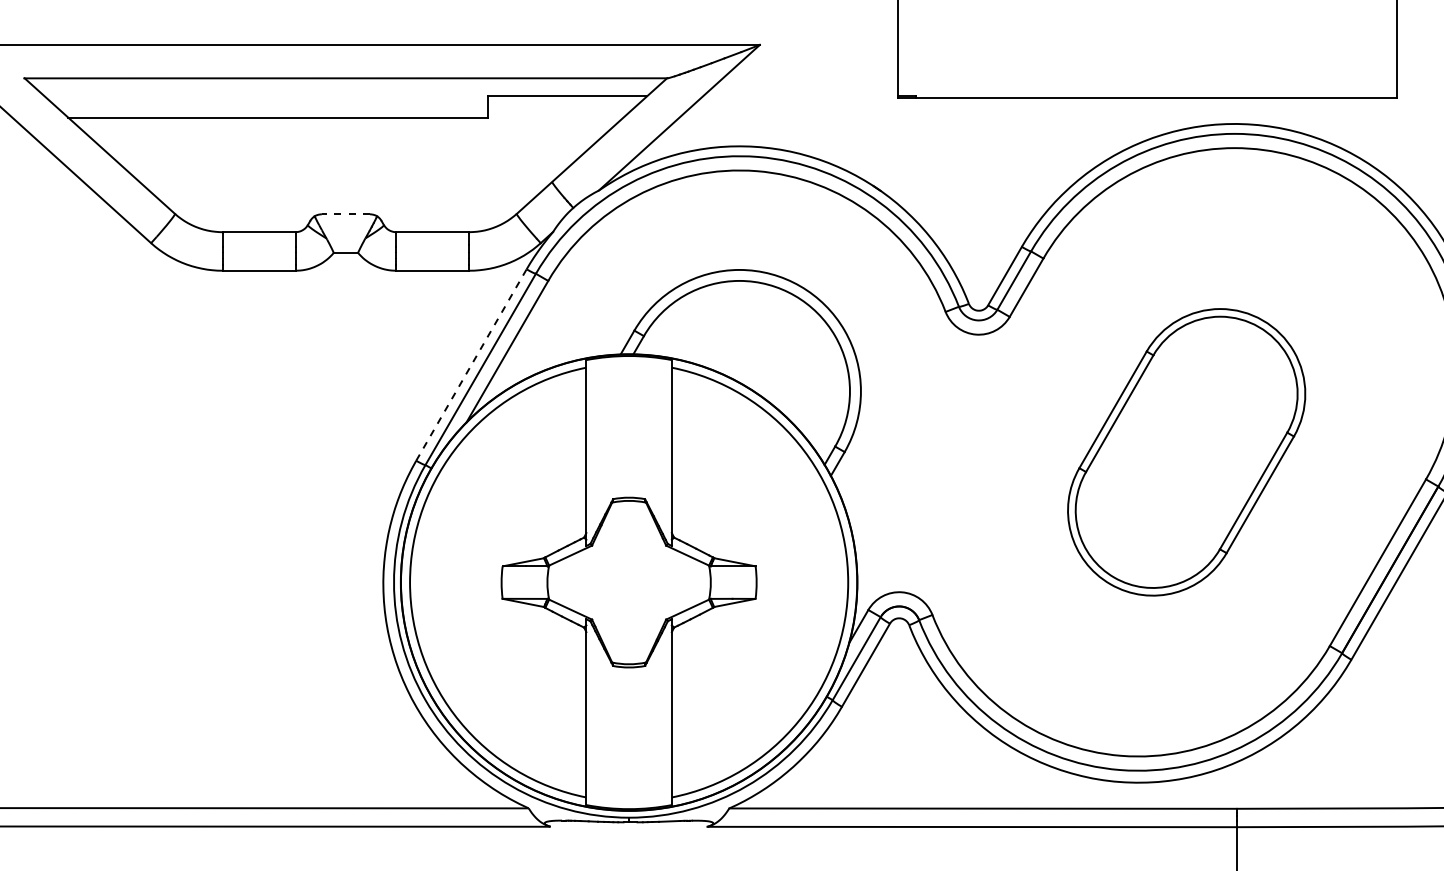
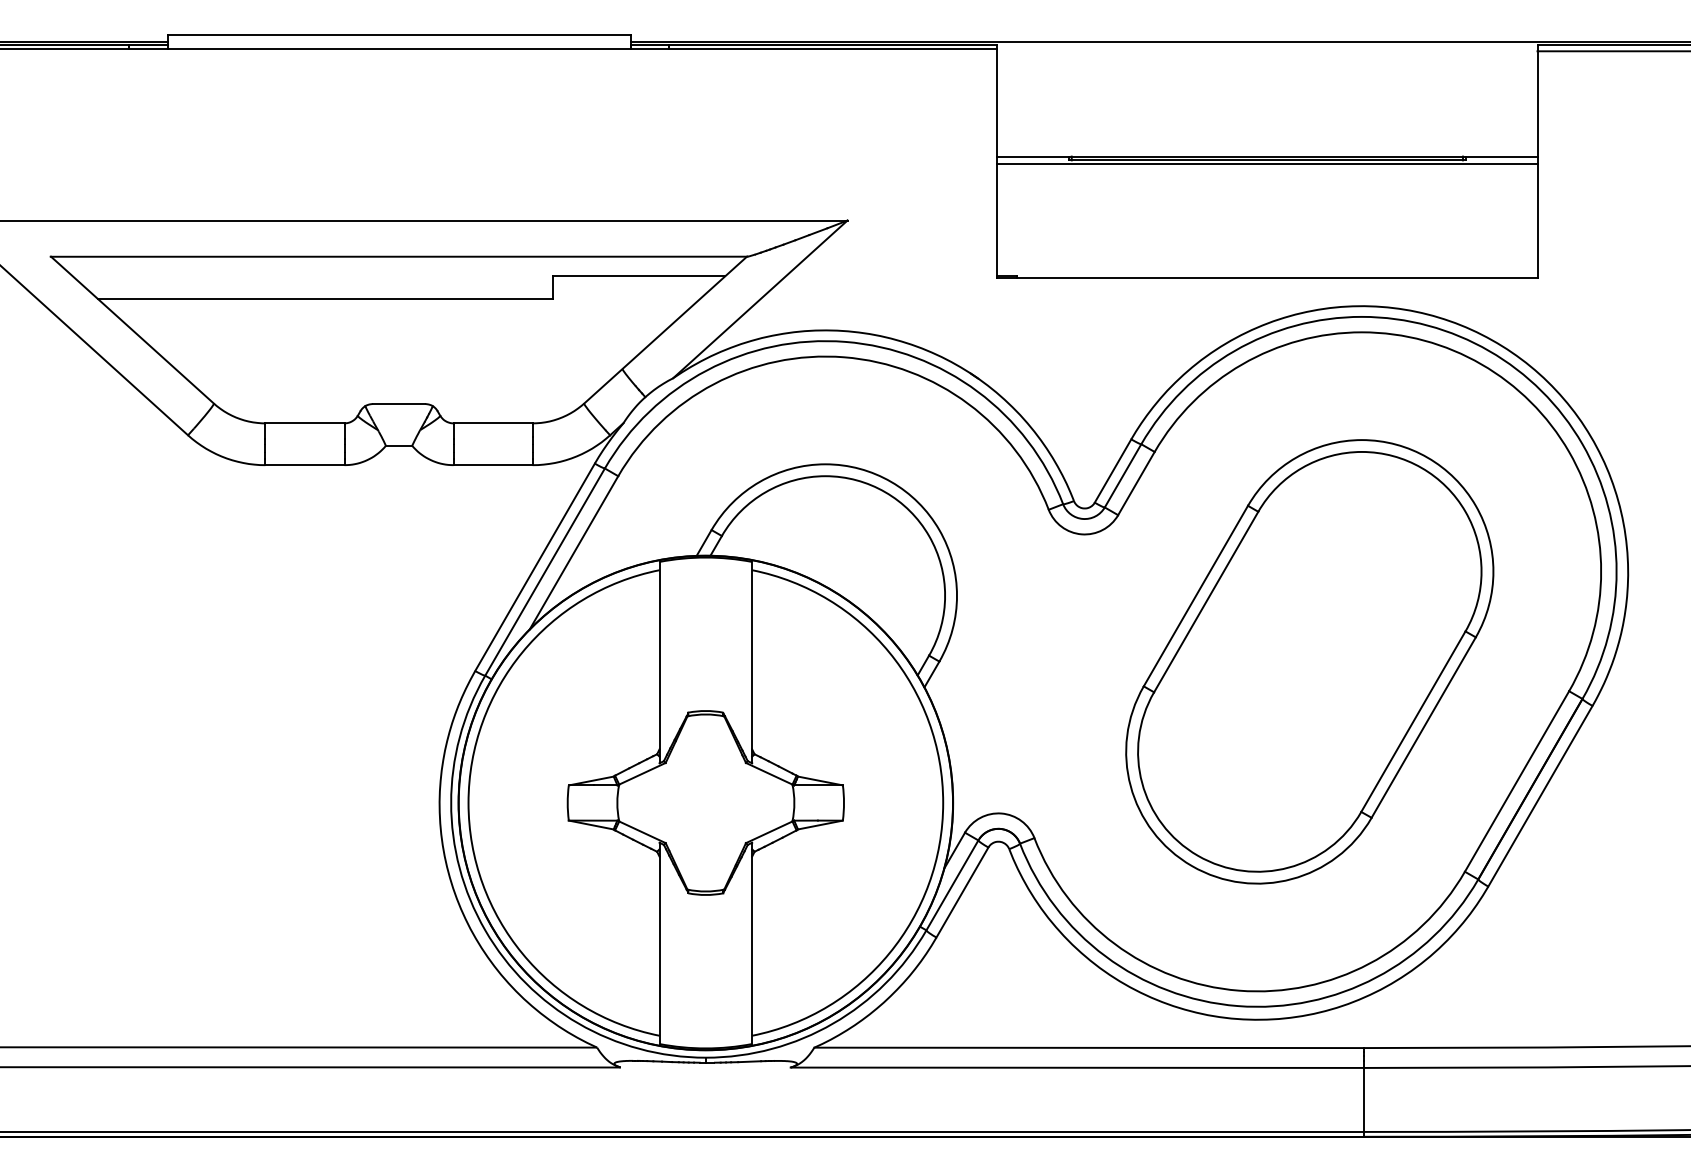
line: (345, 214) -> (398, 404), dashed -> solid
line: (471, 365) -> (535, 567), dashed -> solid
part: (1186, 451) -> (1309, 661), size x1.43

